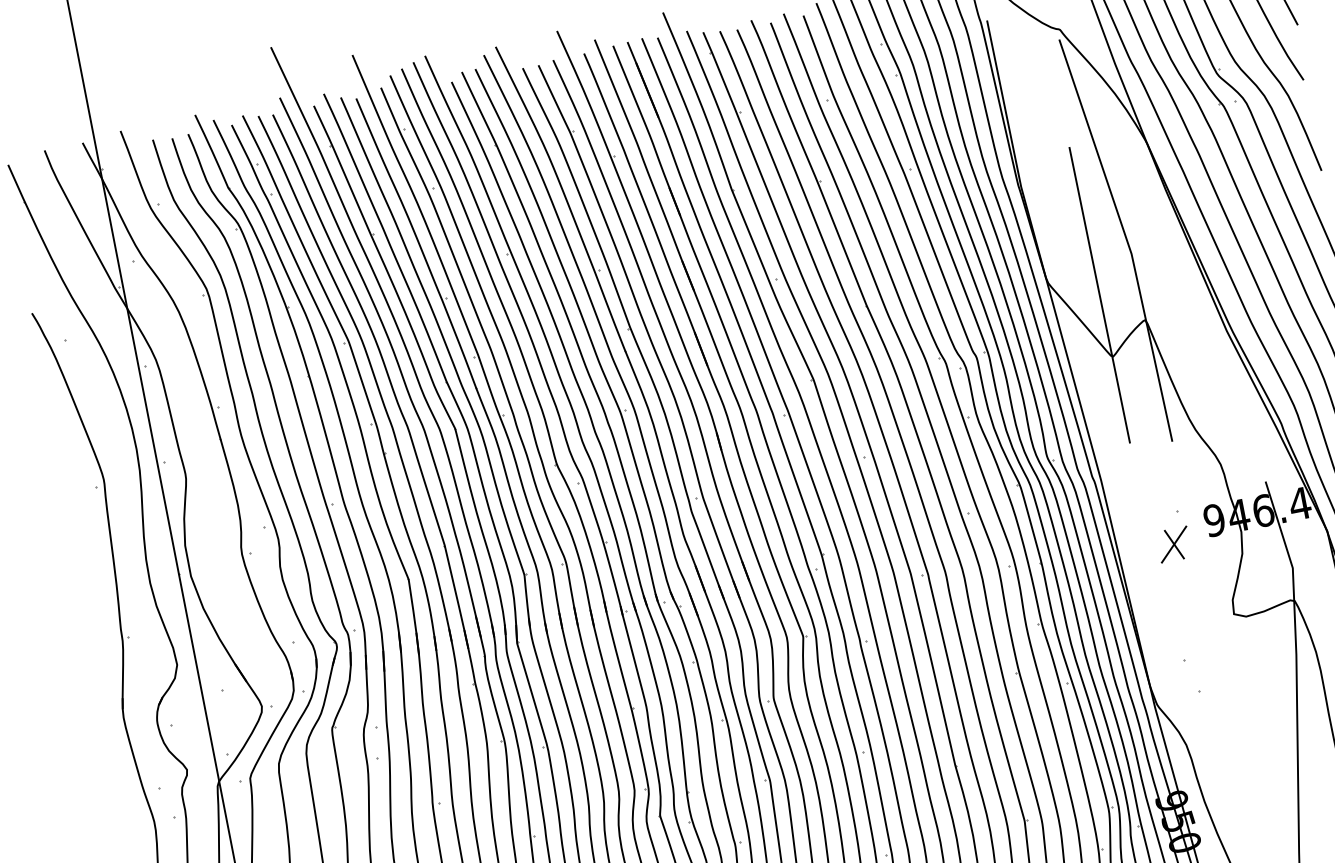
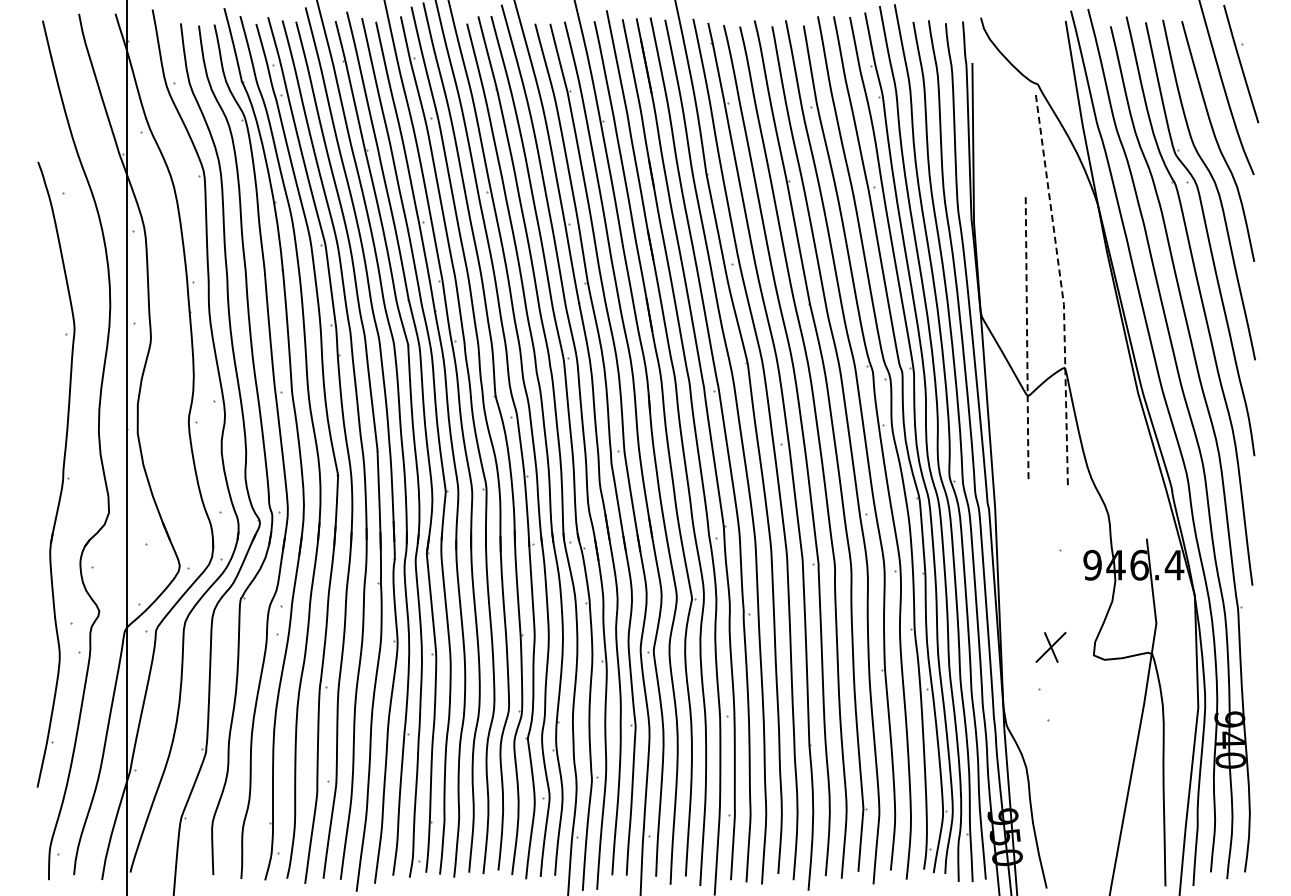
line: (1125, 237) -> (1061, 288), solid -> dashed
line: (1100, 294) -> (1027, 336), solid -> dashed
part: (1173, 543) -> (1050, 646), moved

